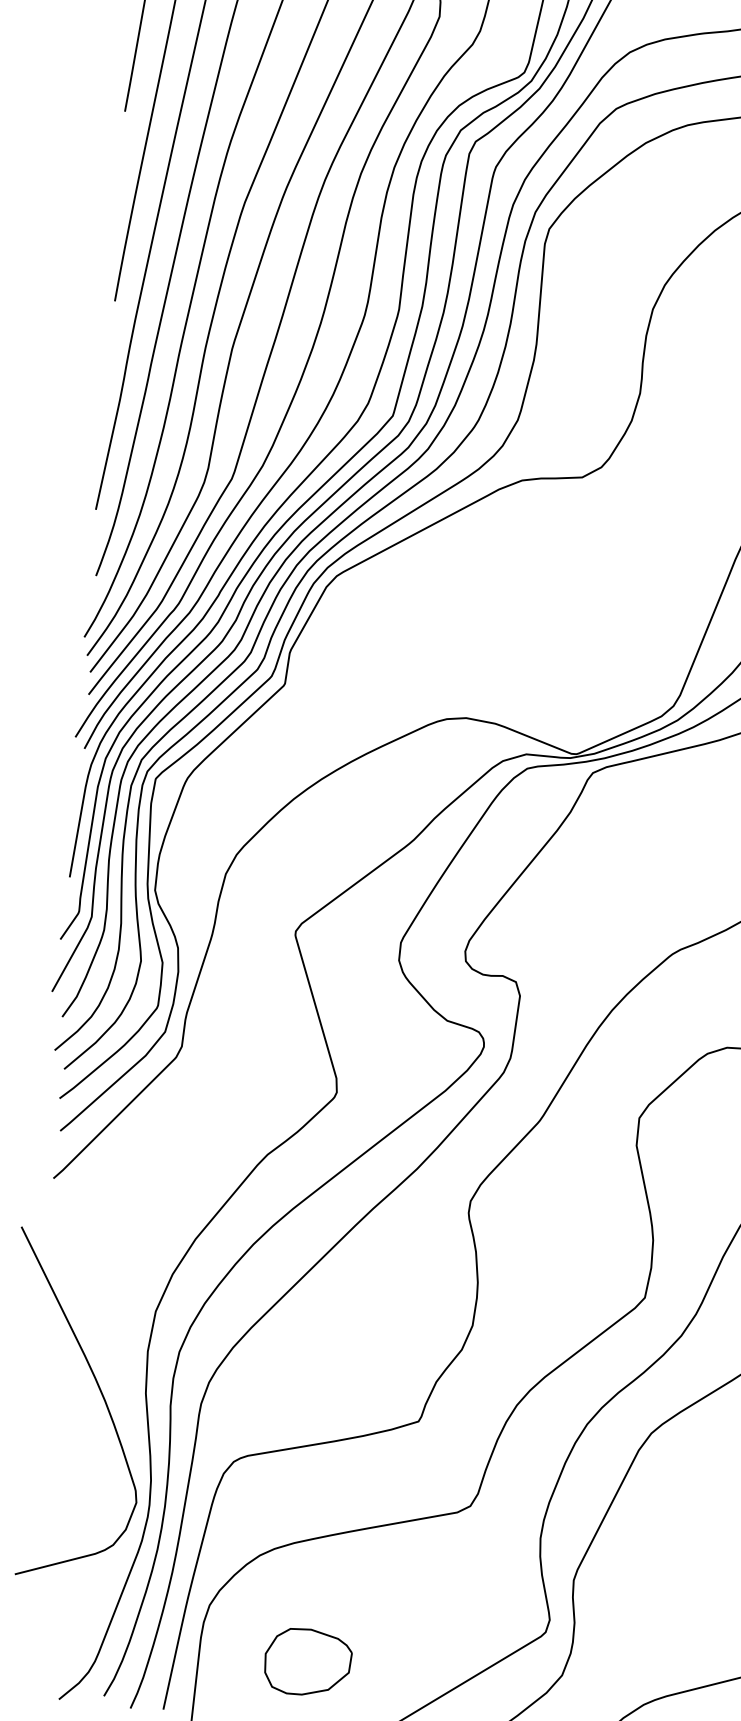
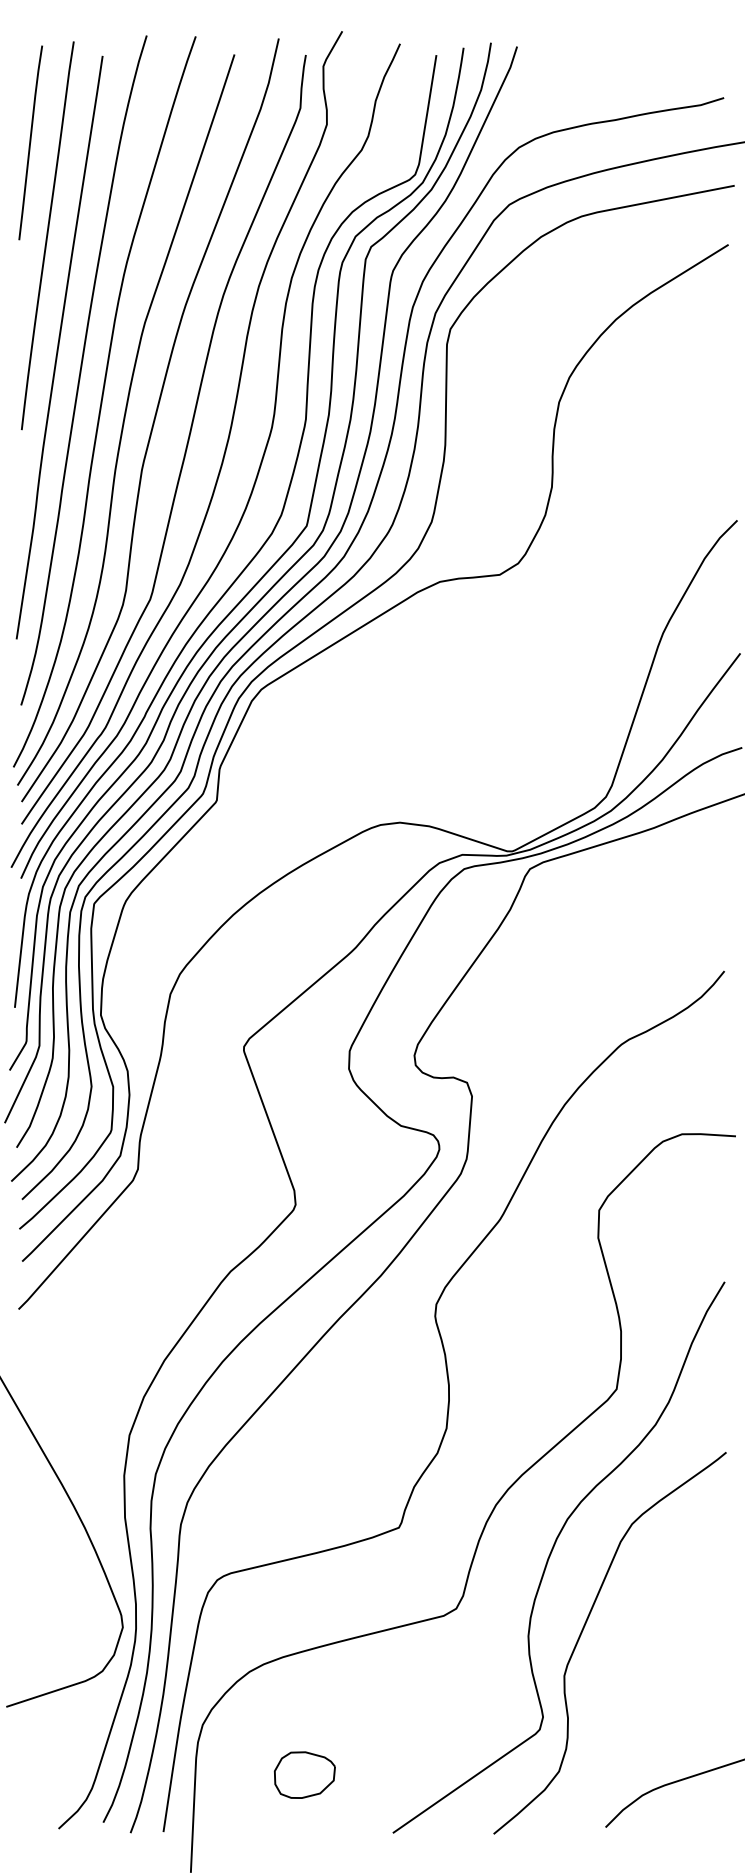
part: (307, 1661) -> (304, 1774), size x0.7

